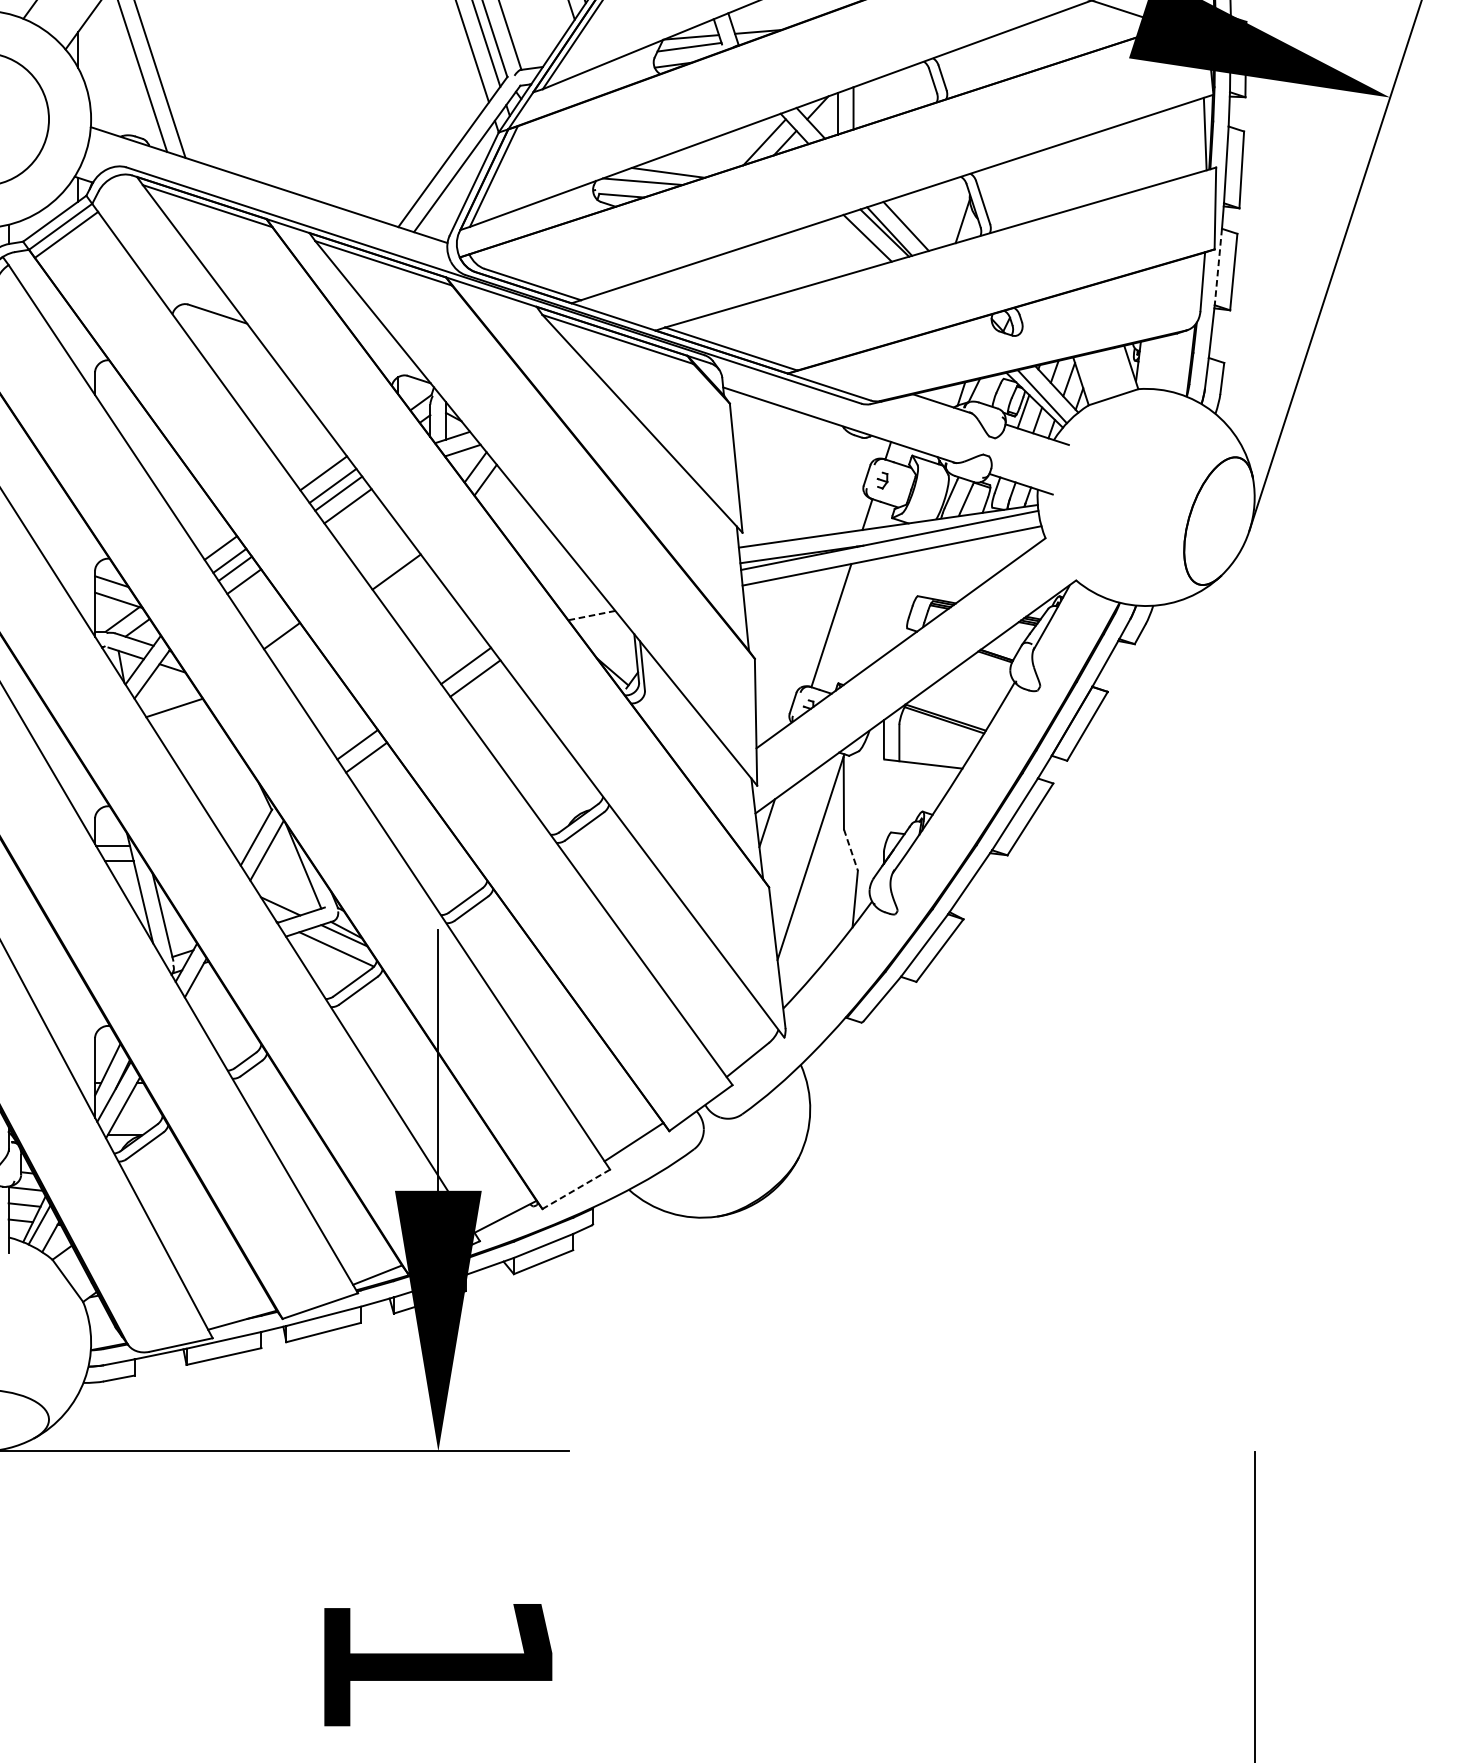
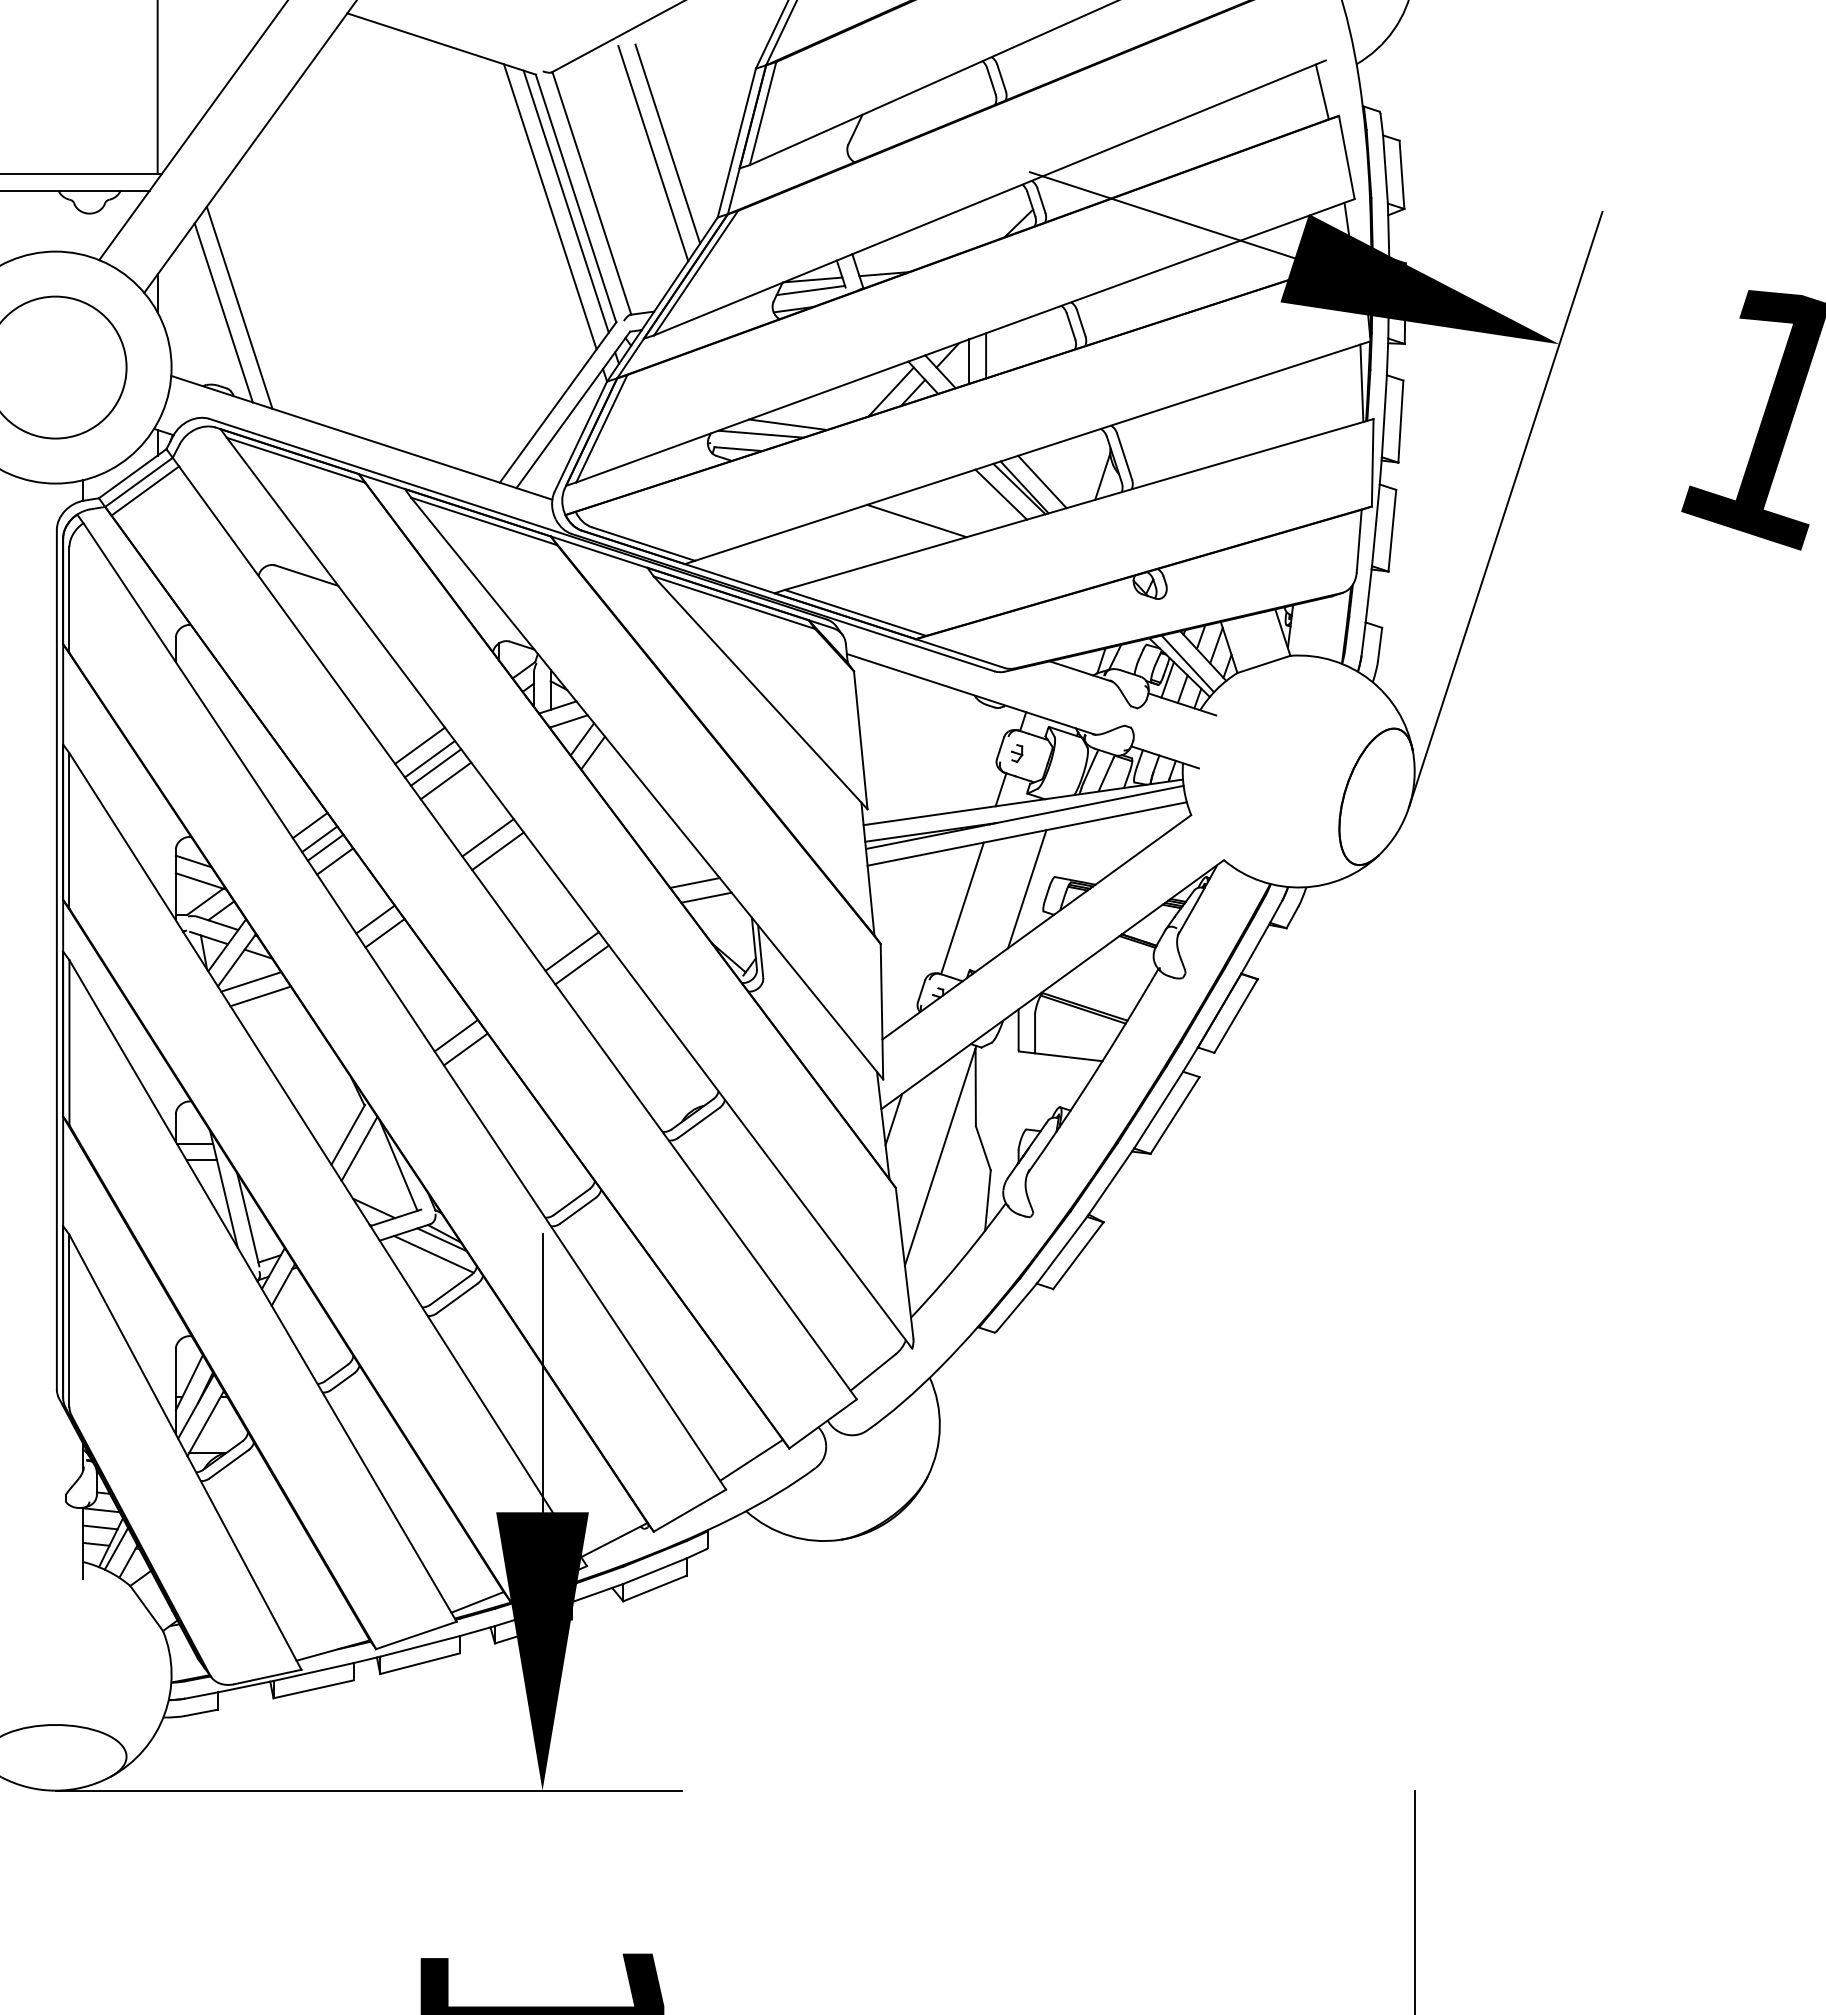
line: (788, 262) -> (916, 520), added
line: (1218, 267) -> (1375, 525), dashed -> solid
line: (386, 559) -> (487, 837), added
line: (580, 601) -> (694, 882), added
line: (892, 607) -> (1027, 889), added
line: (591, 615) -> (706, 897), dashed -> solid
line: (290, 649) -> (384, 933), added
line: (165, 694) -> (251, 981), added
line: (851, 850) -> (983, 1148), dashed -> solid
line: (575, 1189) -> (689, 1510), dashed -> solid

